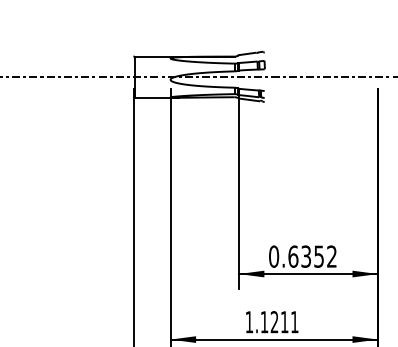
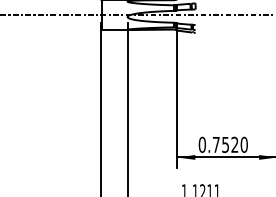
text: (312, 256) -> (230, 144), 0.6352 -> 0.7520

